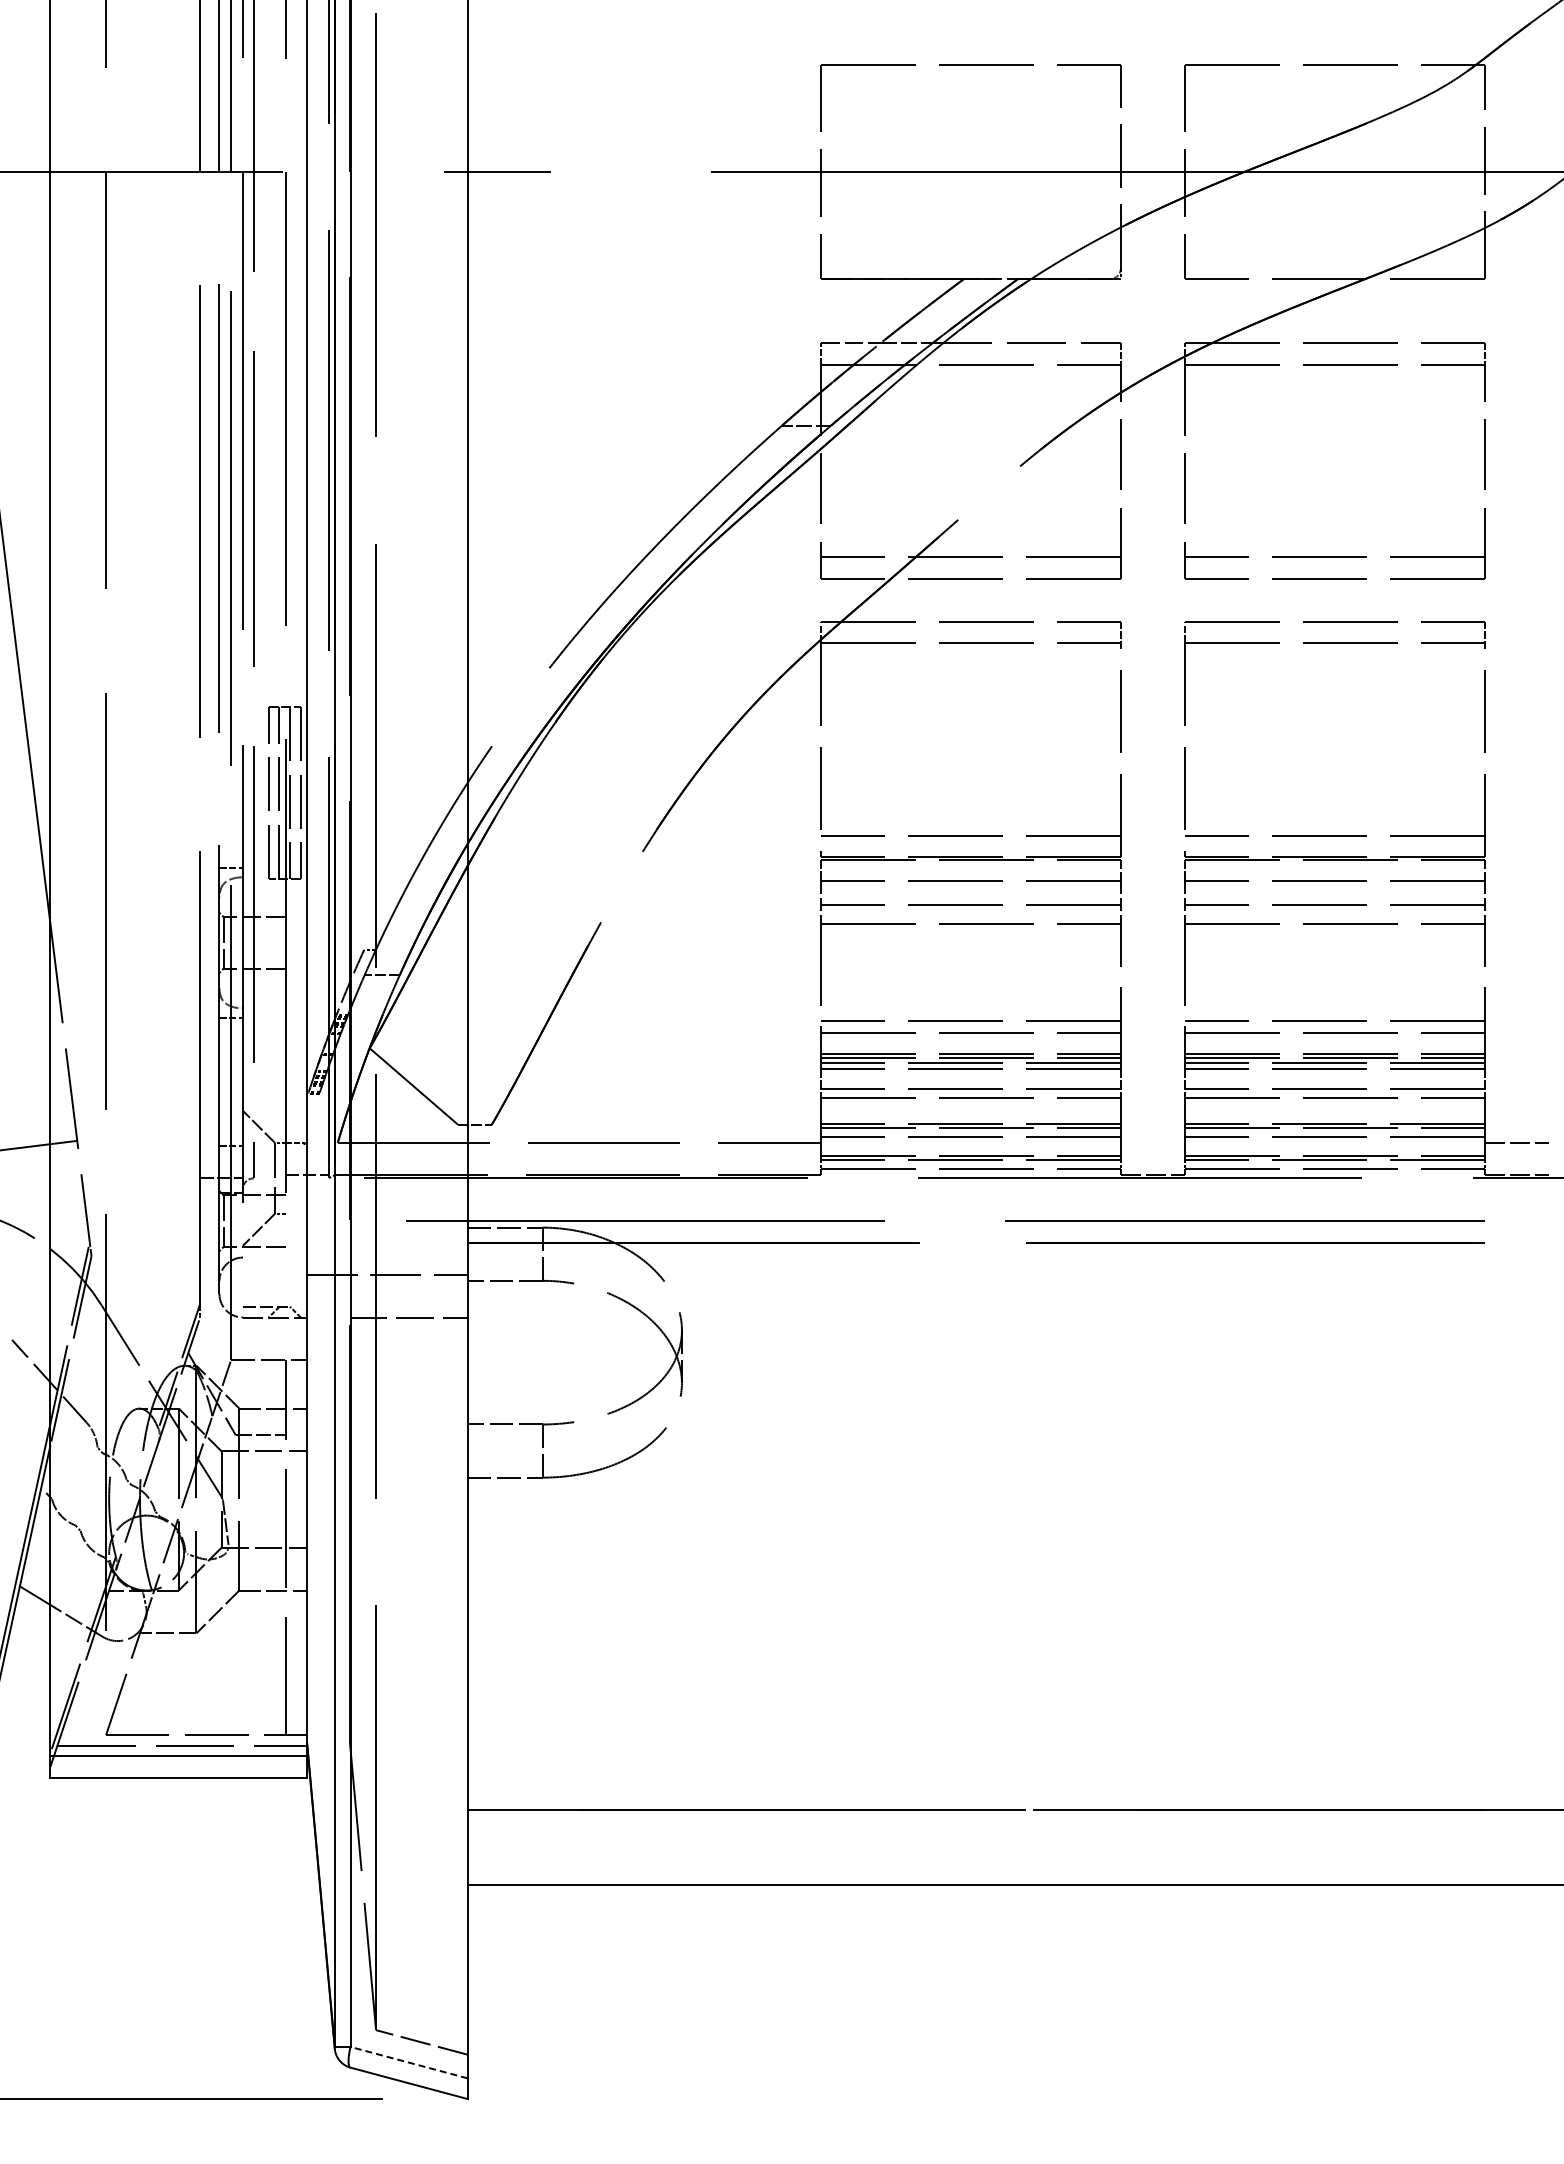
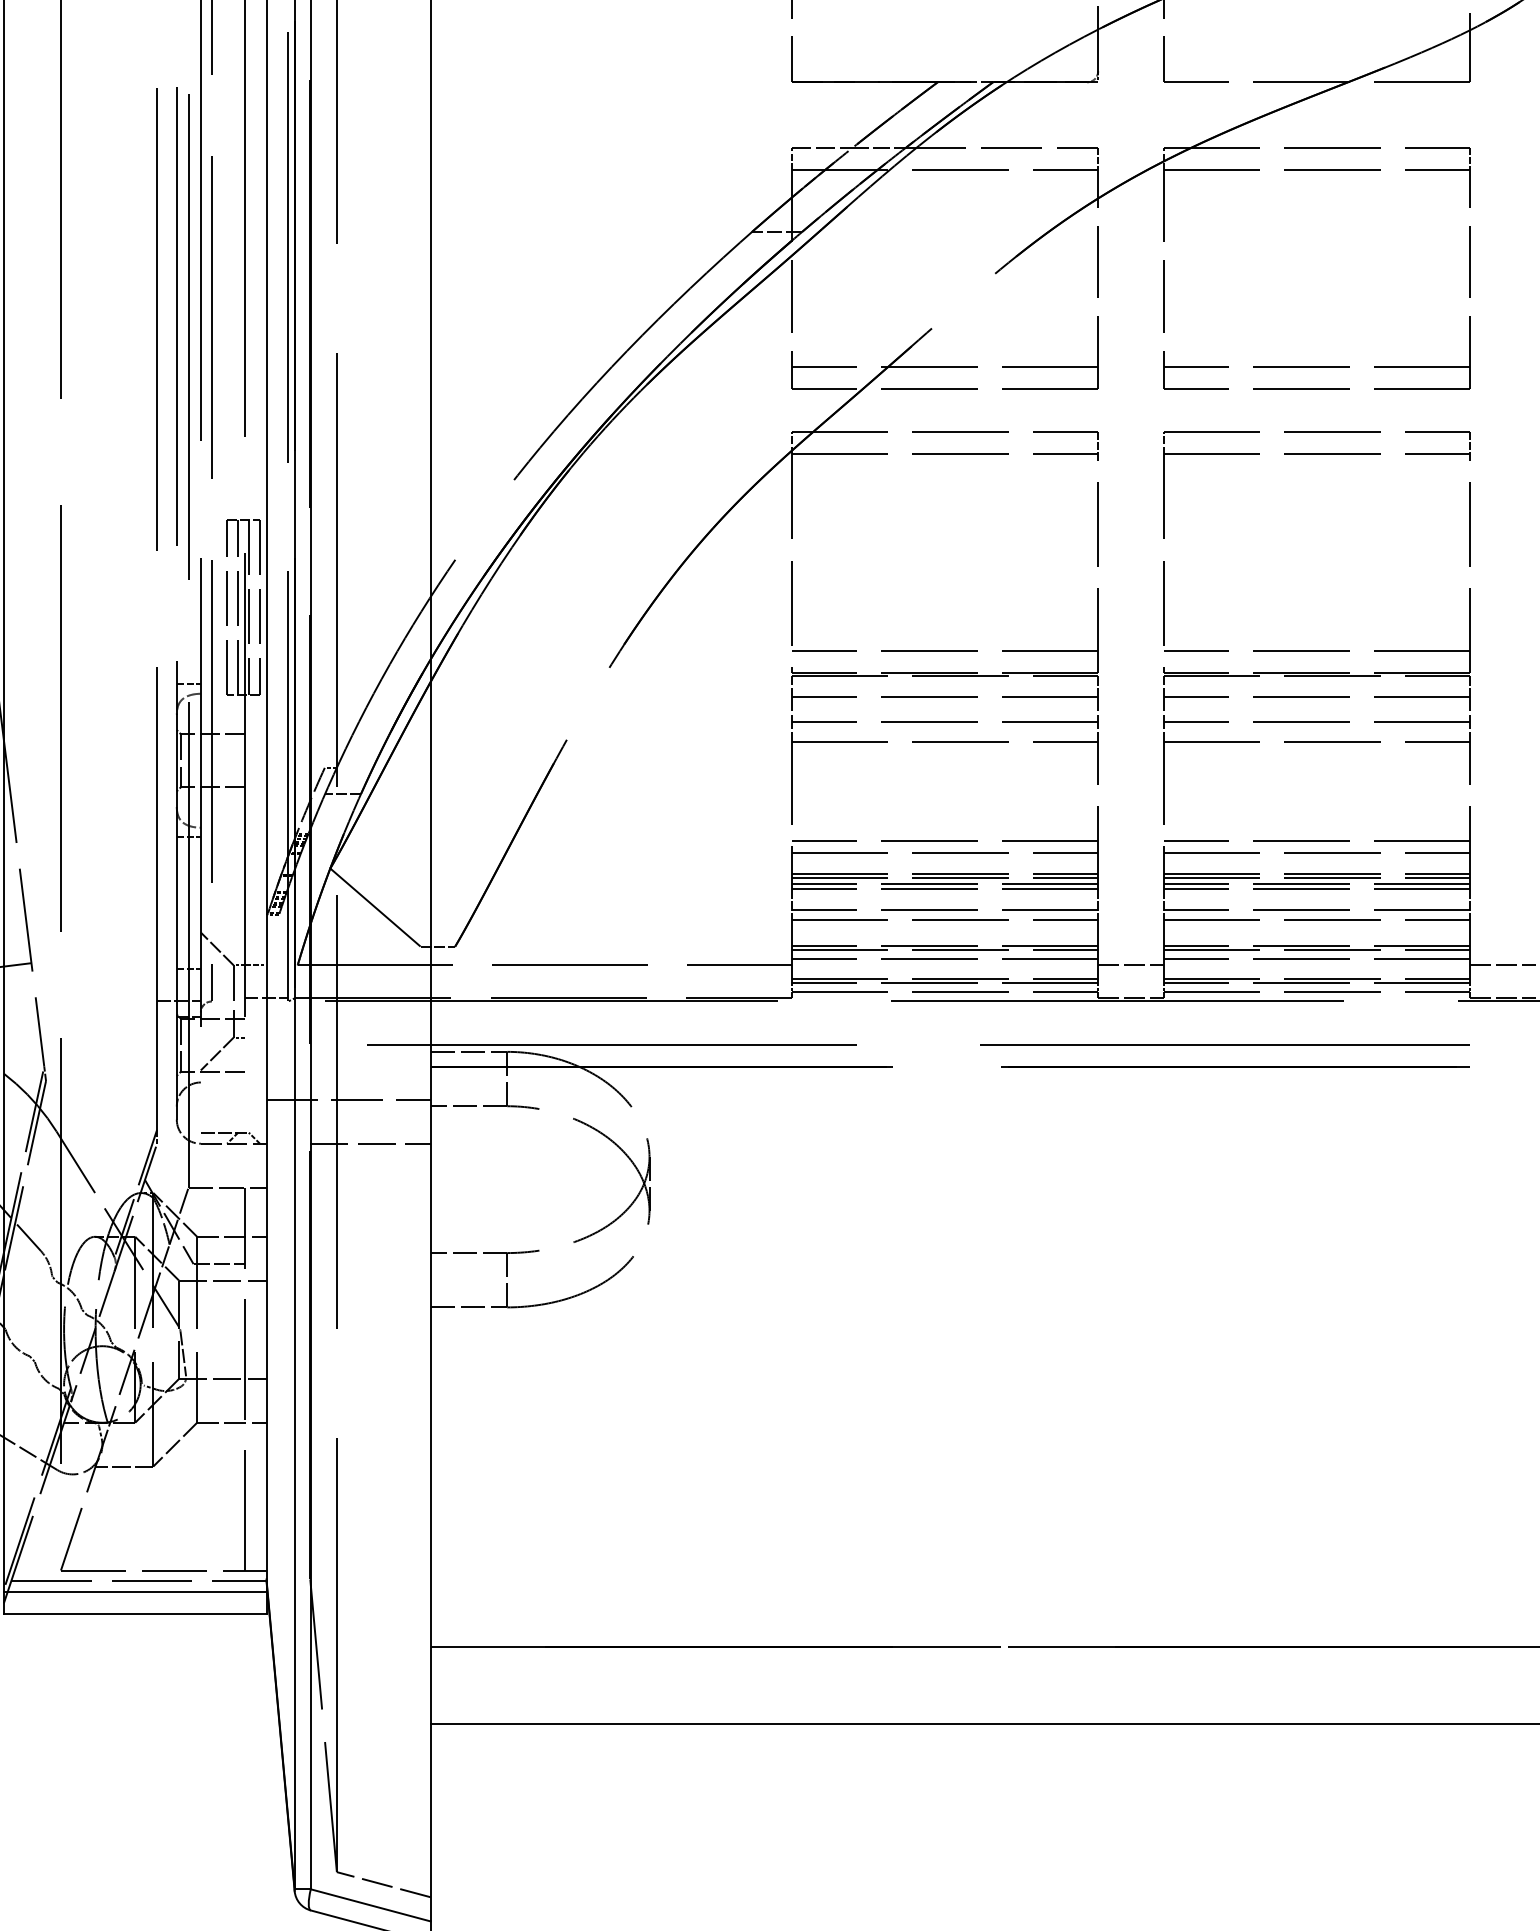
line: (1152, 1143) -> (1130, 965), added
line: (409, 2062) -> (371, 1905), dashed -> solid

